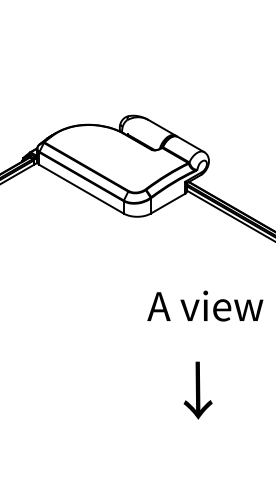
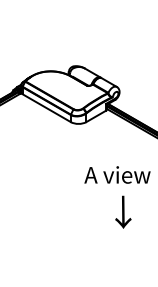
text: (198, 389) -> (123, 211), moved

